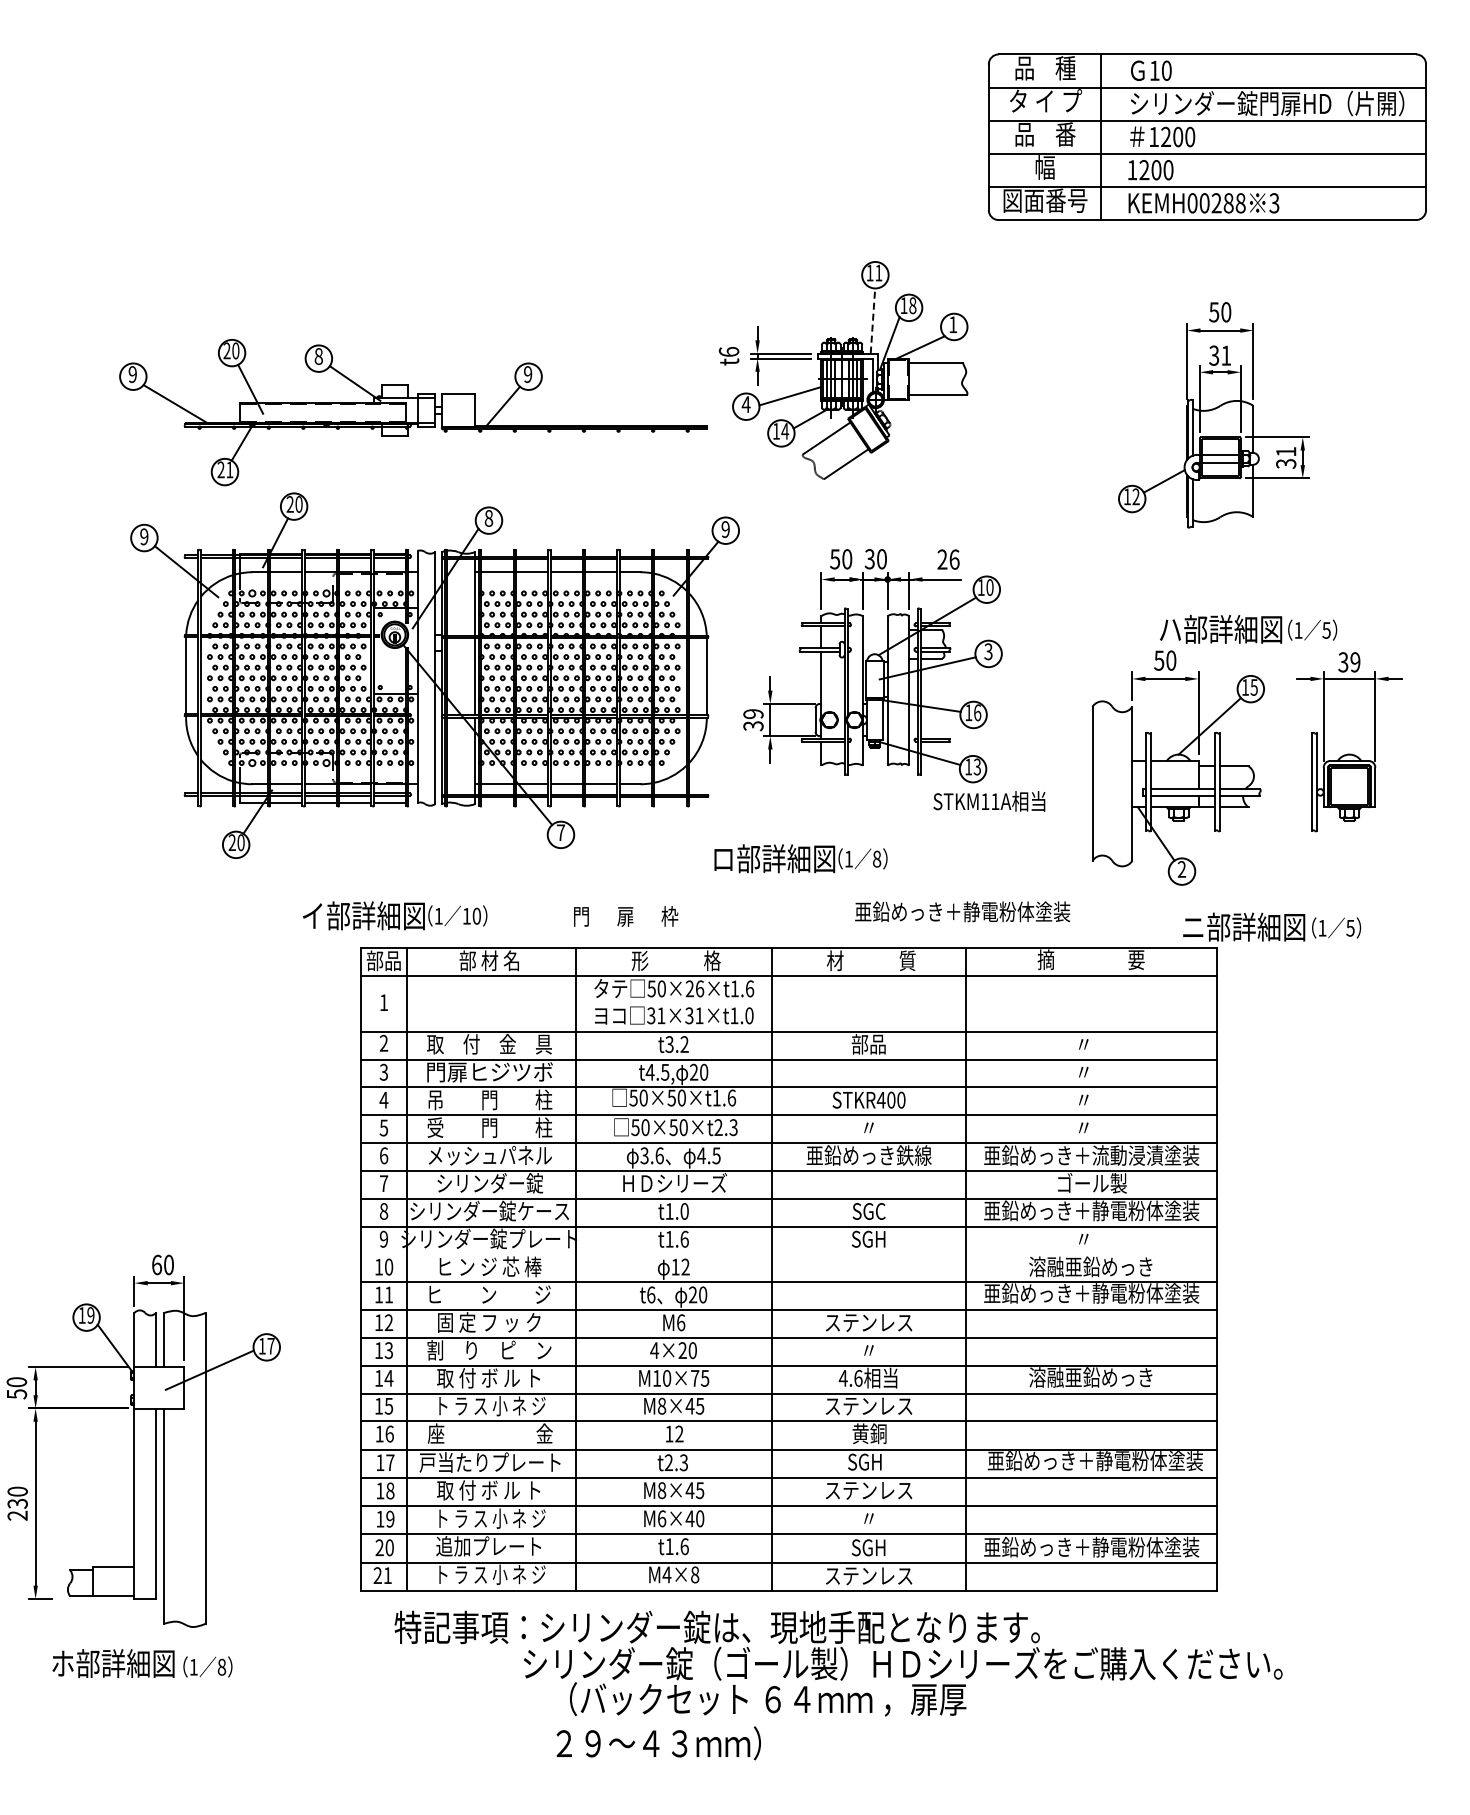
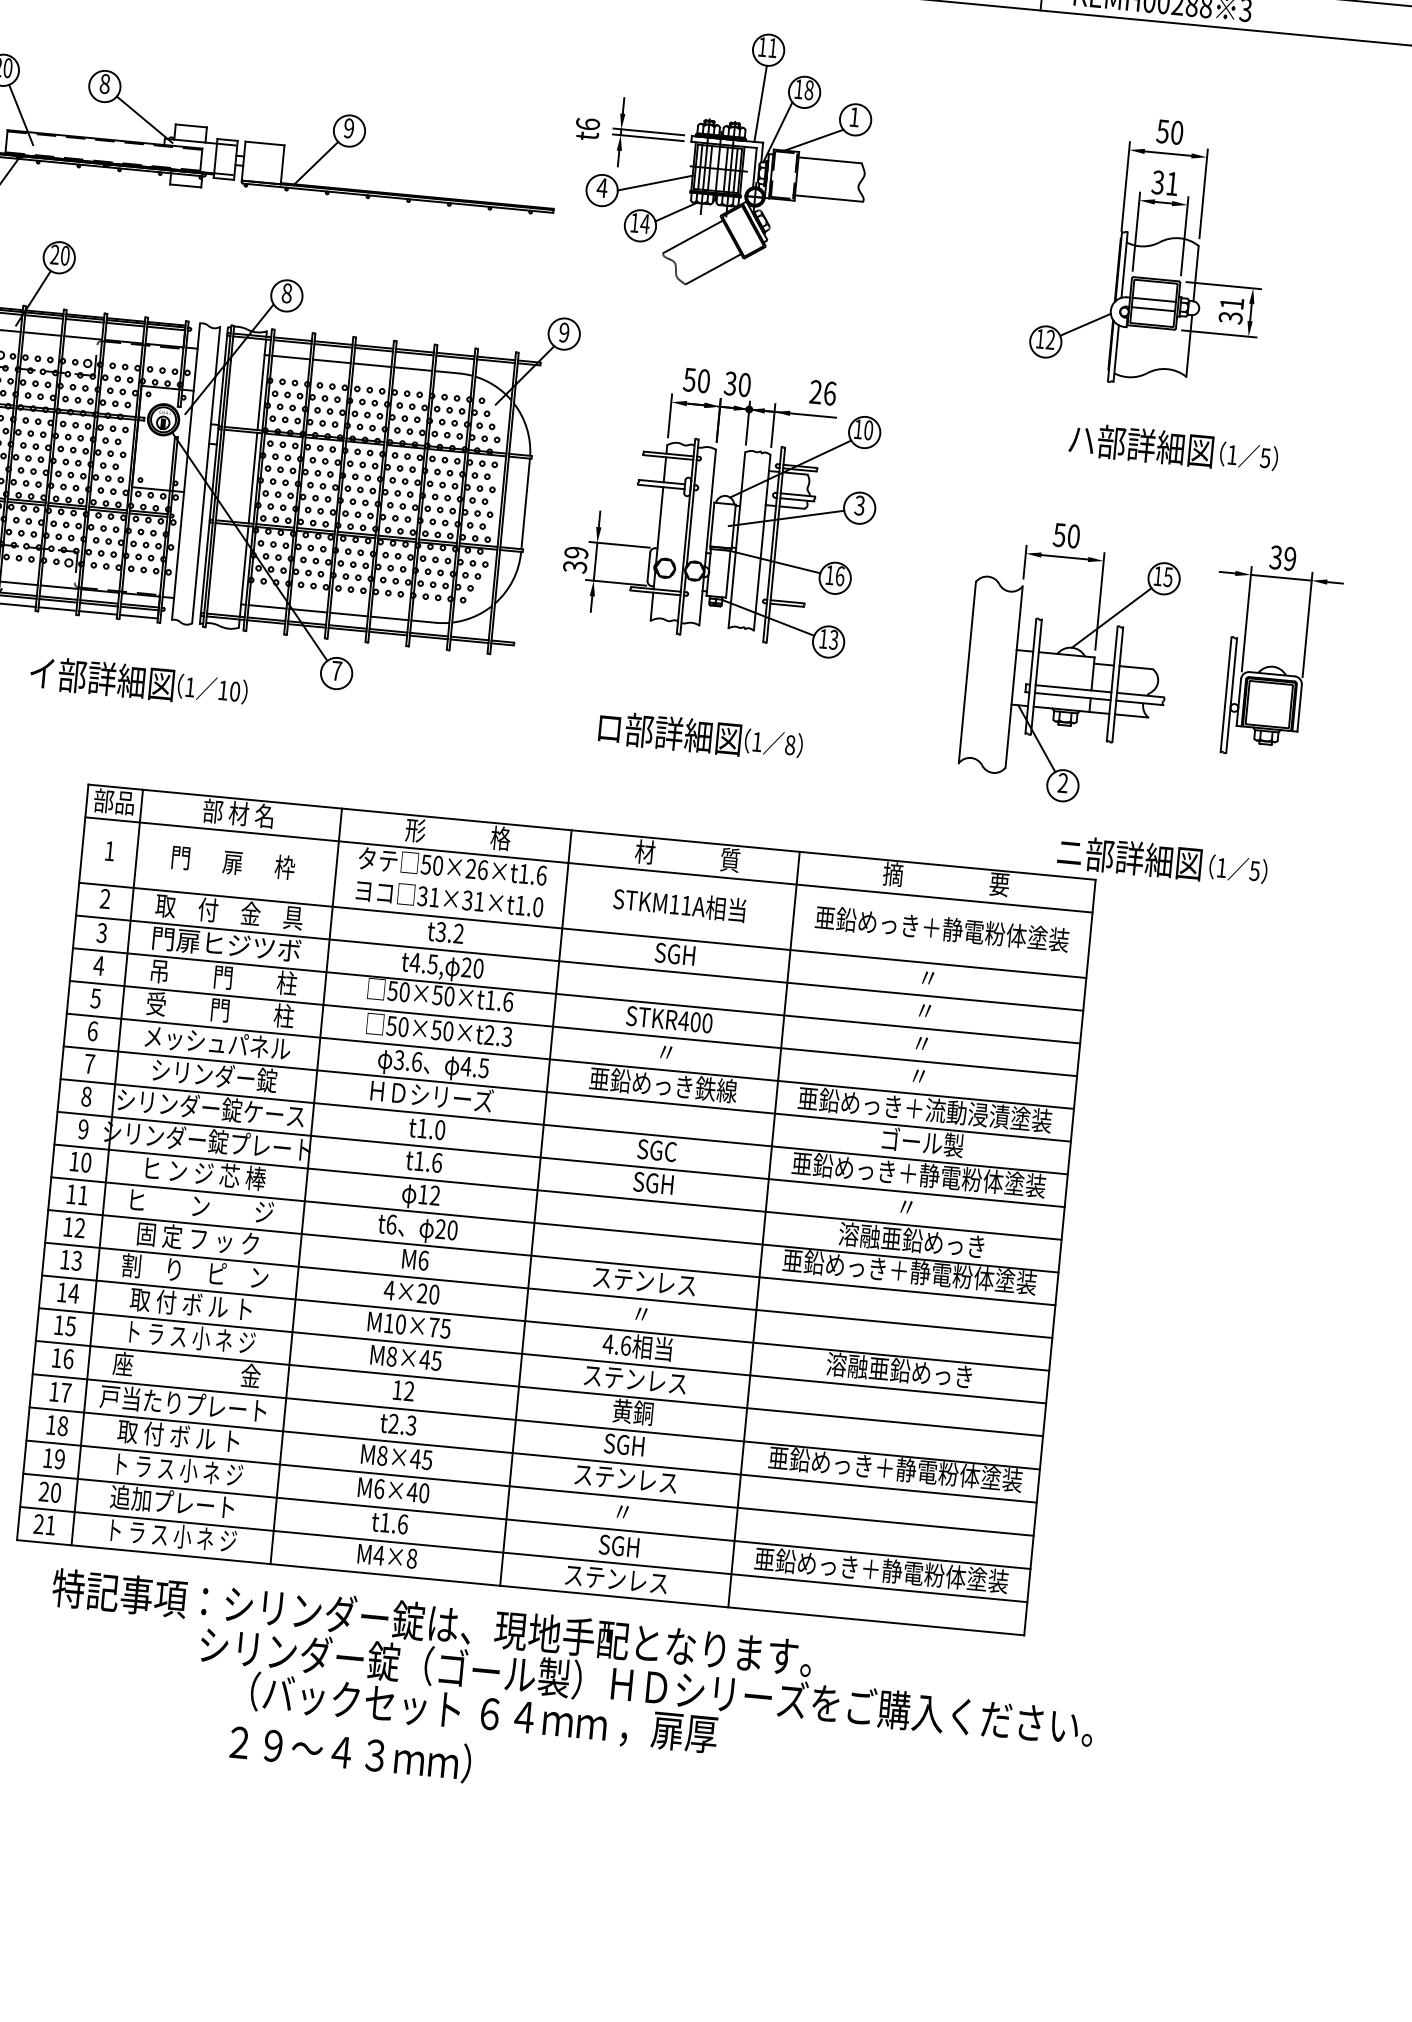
line: (872, 321) -> (760, 104), dashed -> solid
text: (1248, 628) -> (1173, 447), moved
text: (989, 801) -> (679, 904), moved
text: (800, 858) -> (700, 735), moved
text: (962, 911) -> (942, 928), moved
text: (395, 915) -> (139, 681), moved
text: (626, 916) -> (233, 862), moved
text: (868, 1044) -> (674, 954), 部品 -> SGH
line: (788, 1254) -> (557, 1192), added

